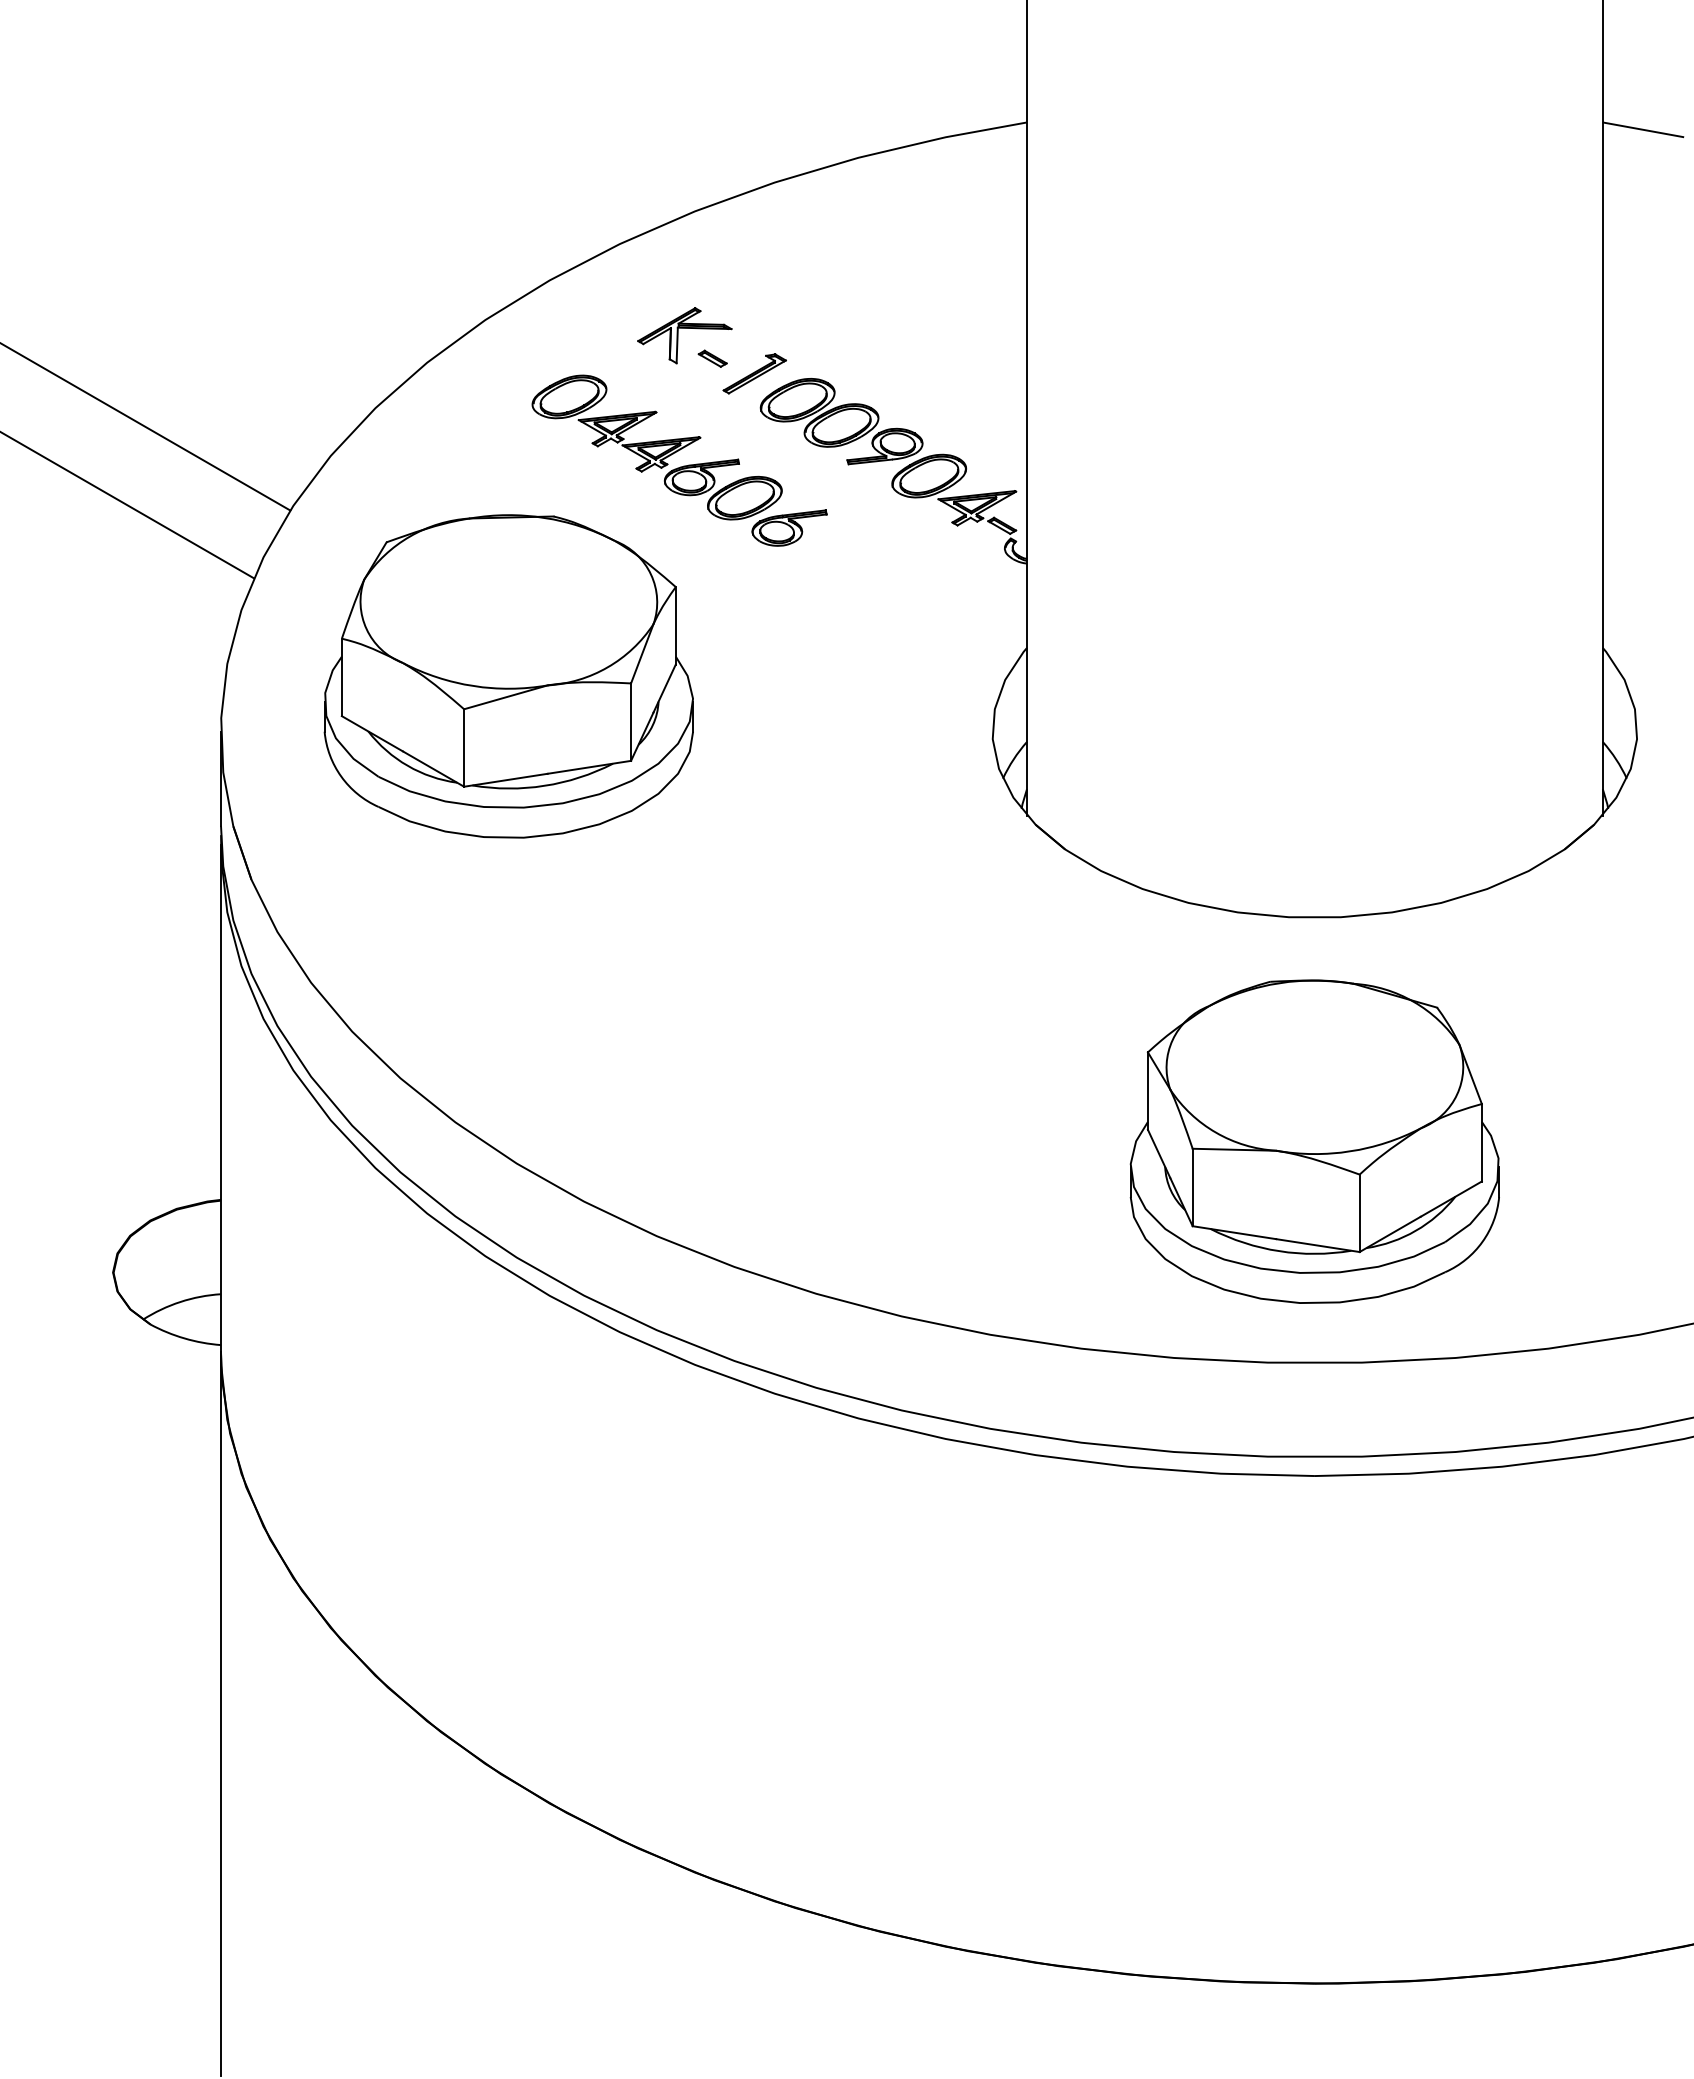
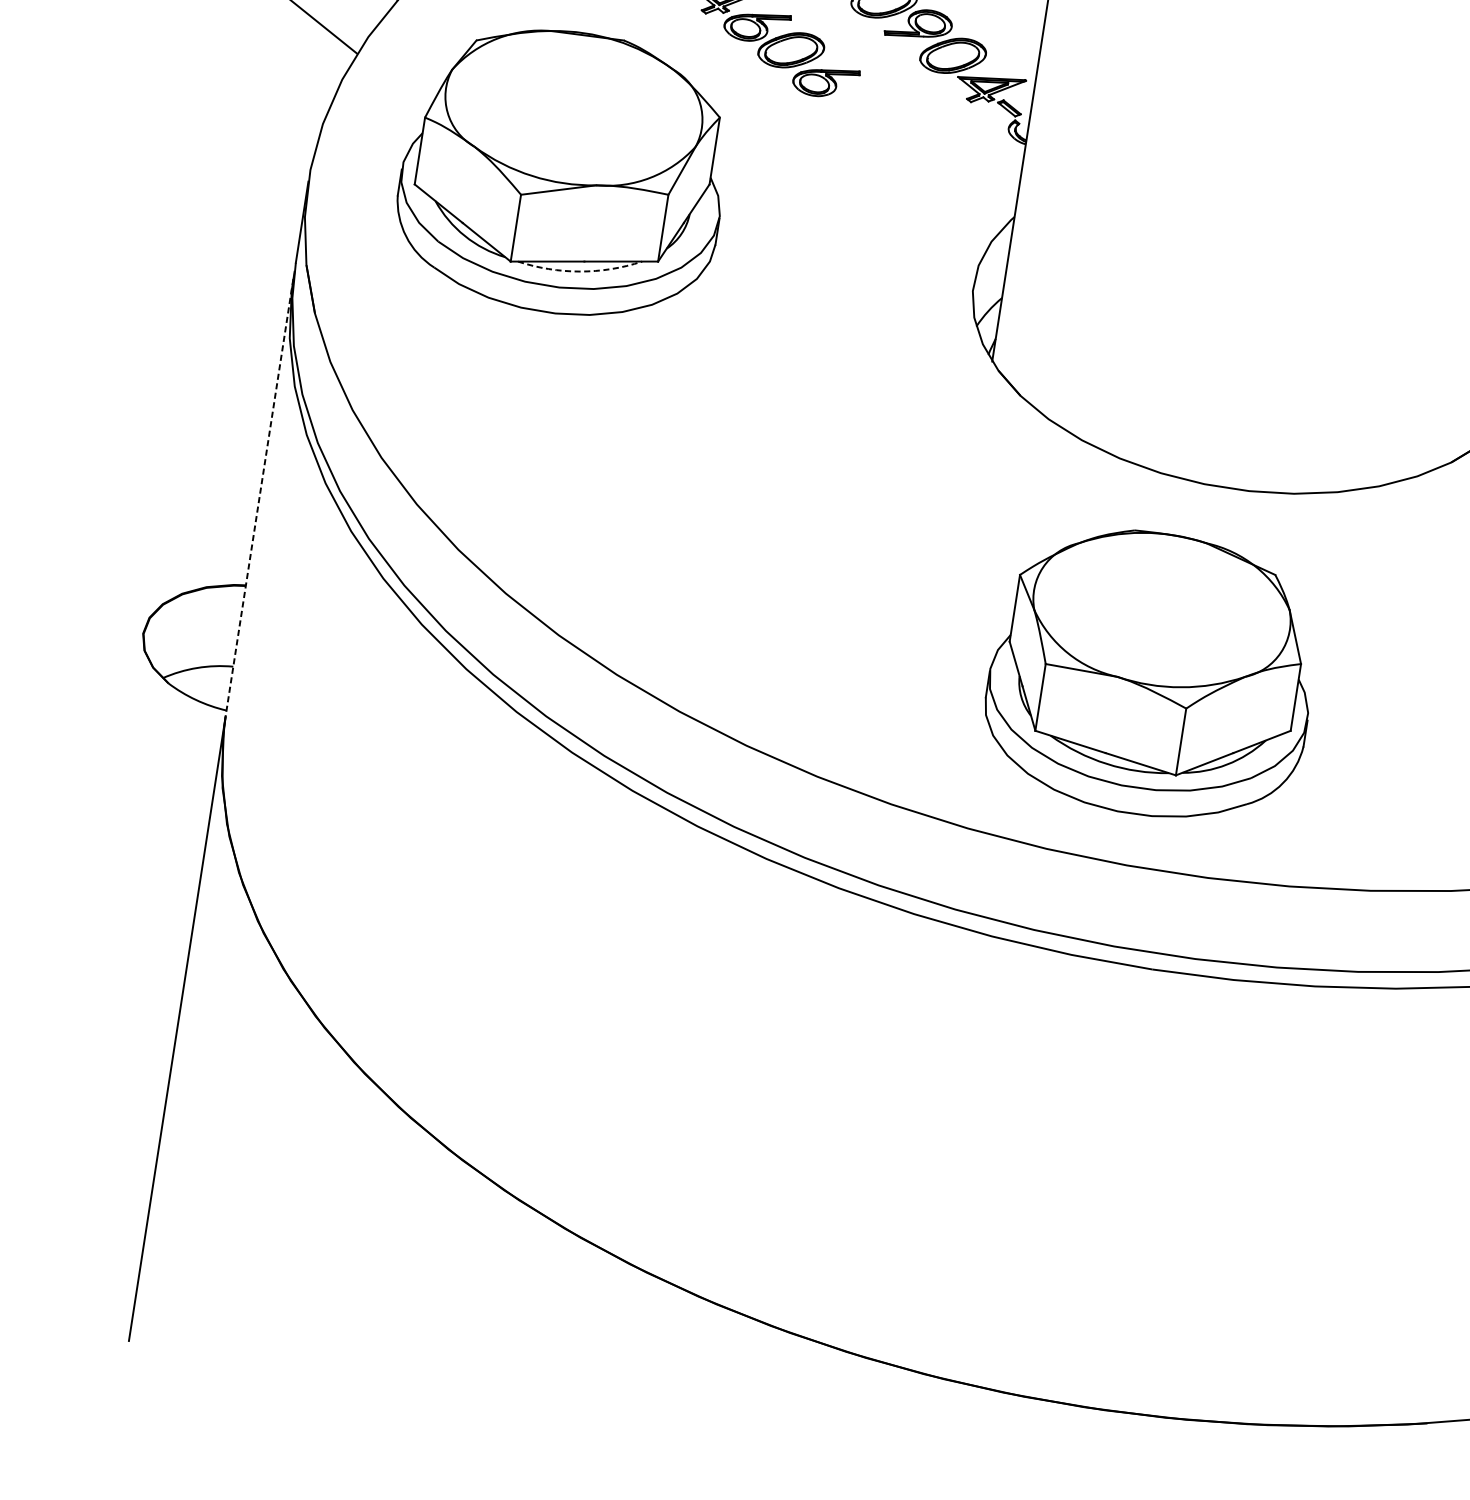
arc: (544, 785) -> (580, 271), solid -> dashed
line: (221, 1098) -> (259, 498), solid -> dashed
part: (1314, 1141) -> (1151, 674), moved

